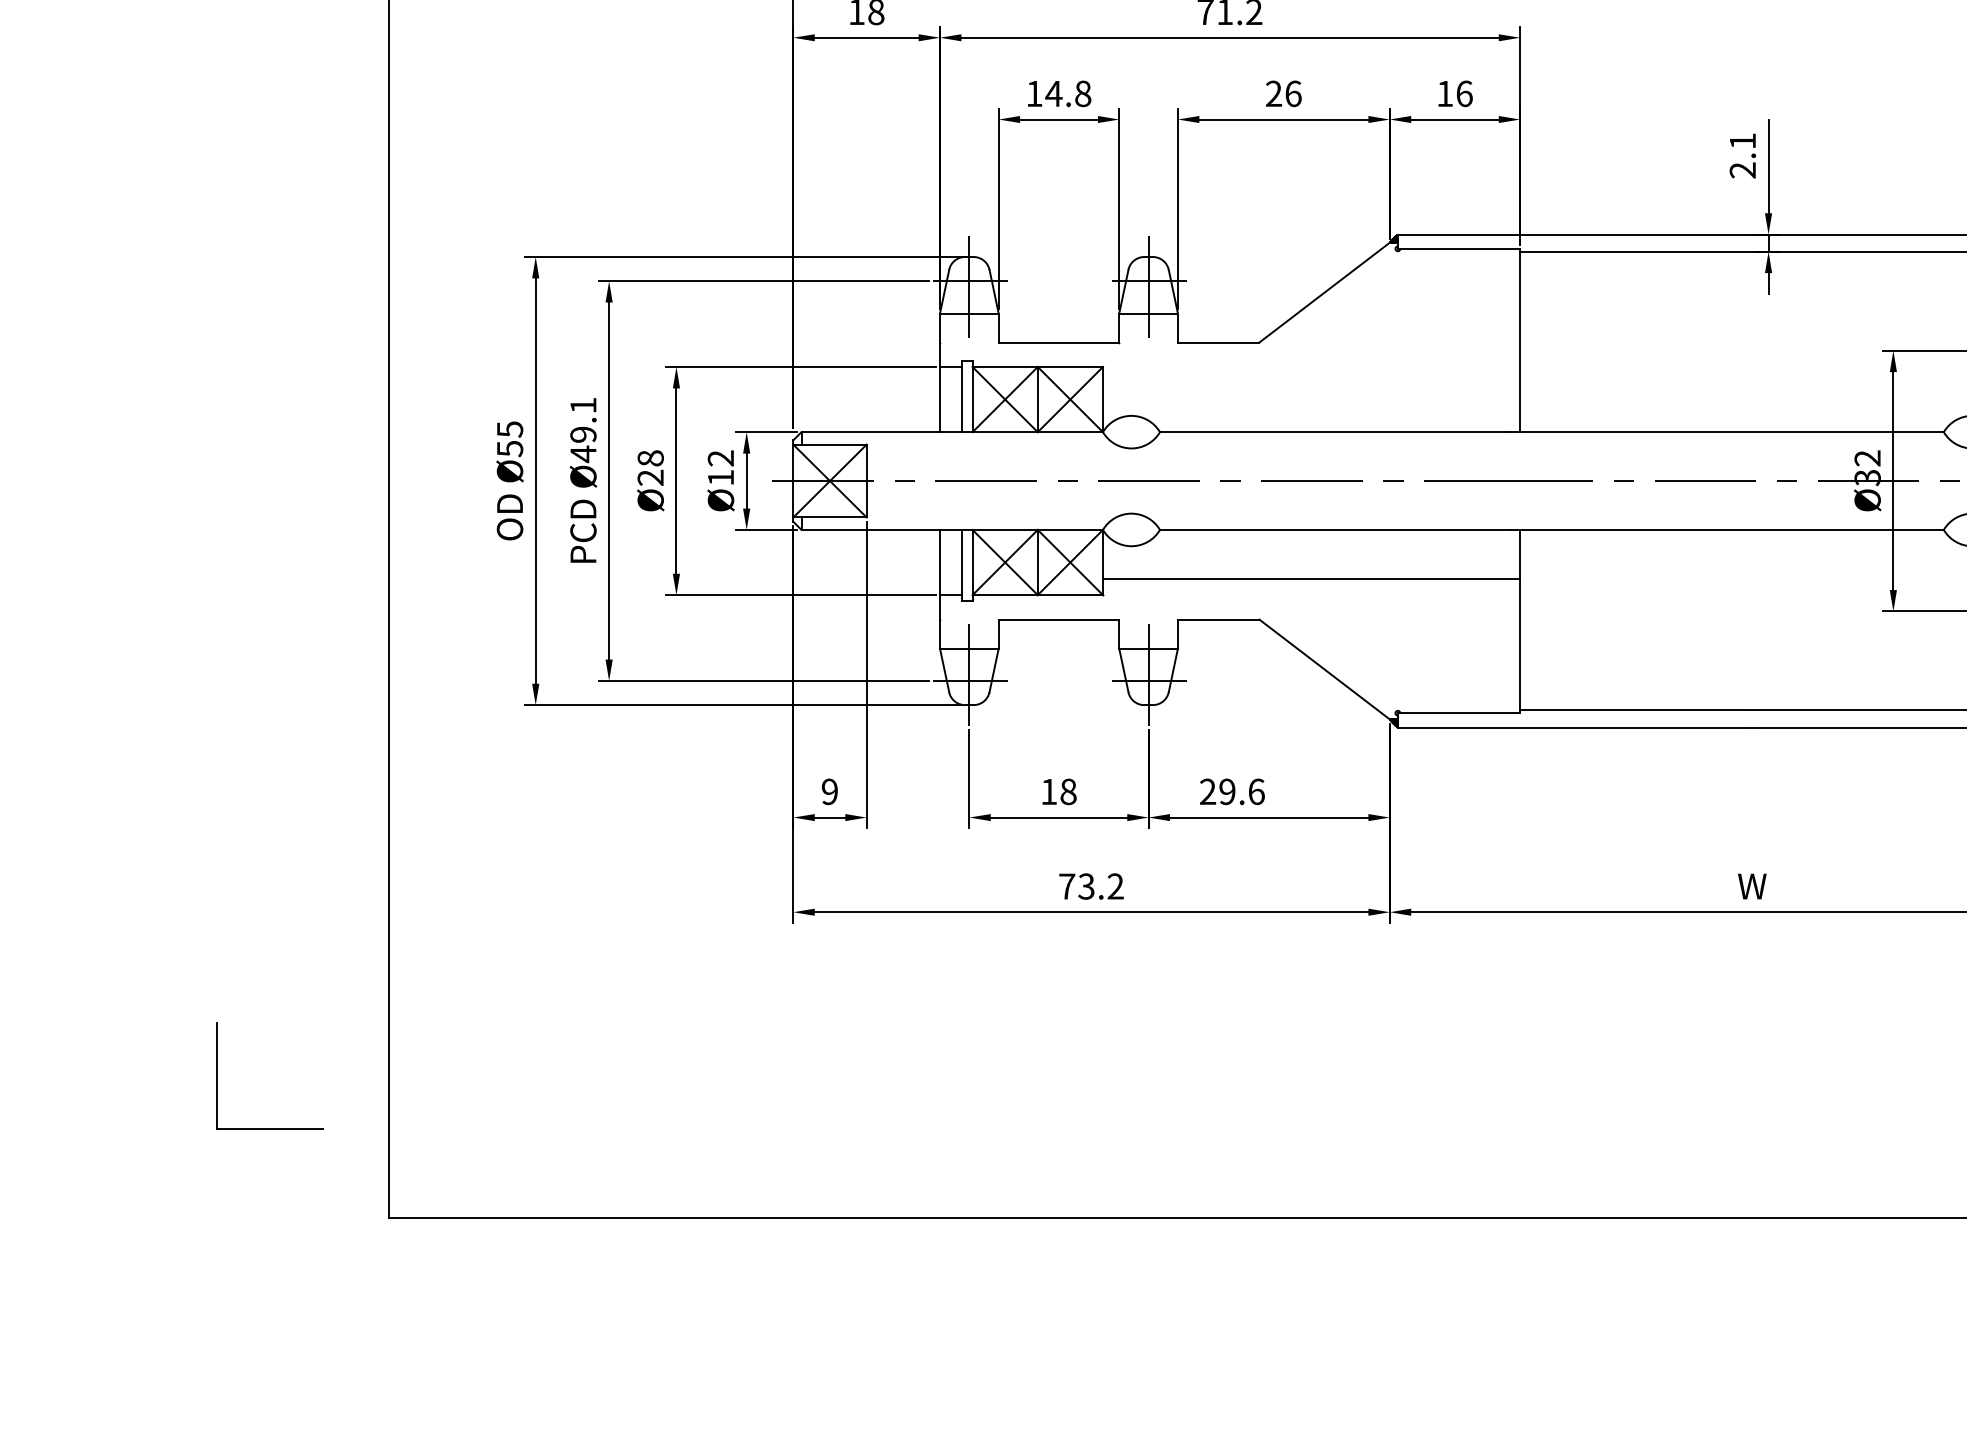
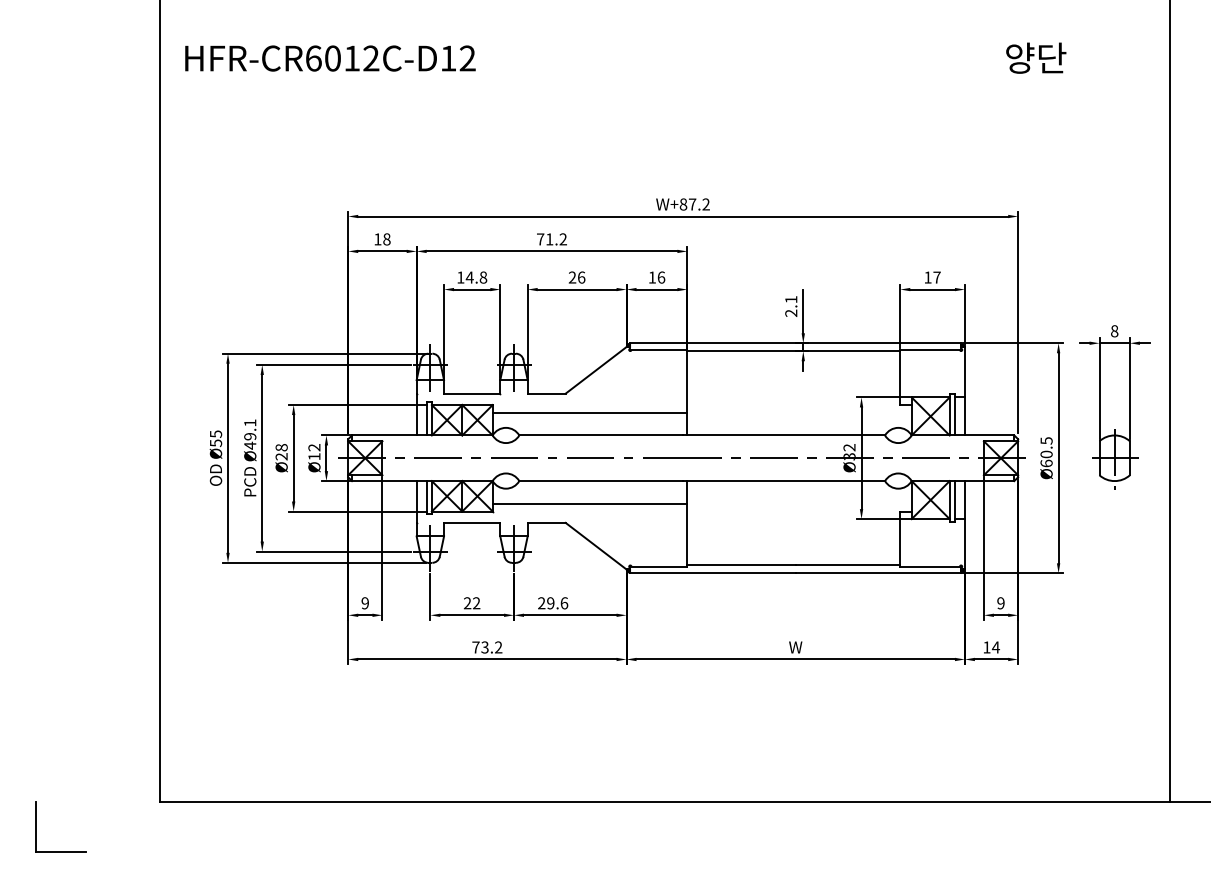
line: (1310, 382) -> (589, 412), added
text: (1057, 792) -> (471, 603), 18 -> 22
part: (217, 1075) -> (36, 826), moved

